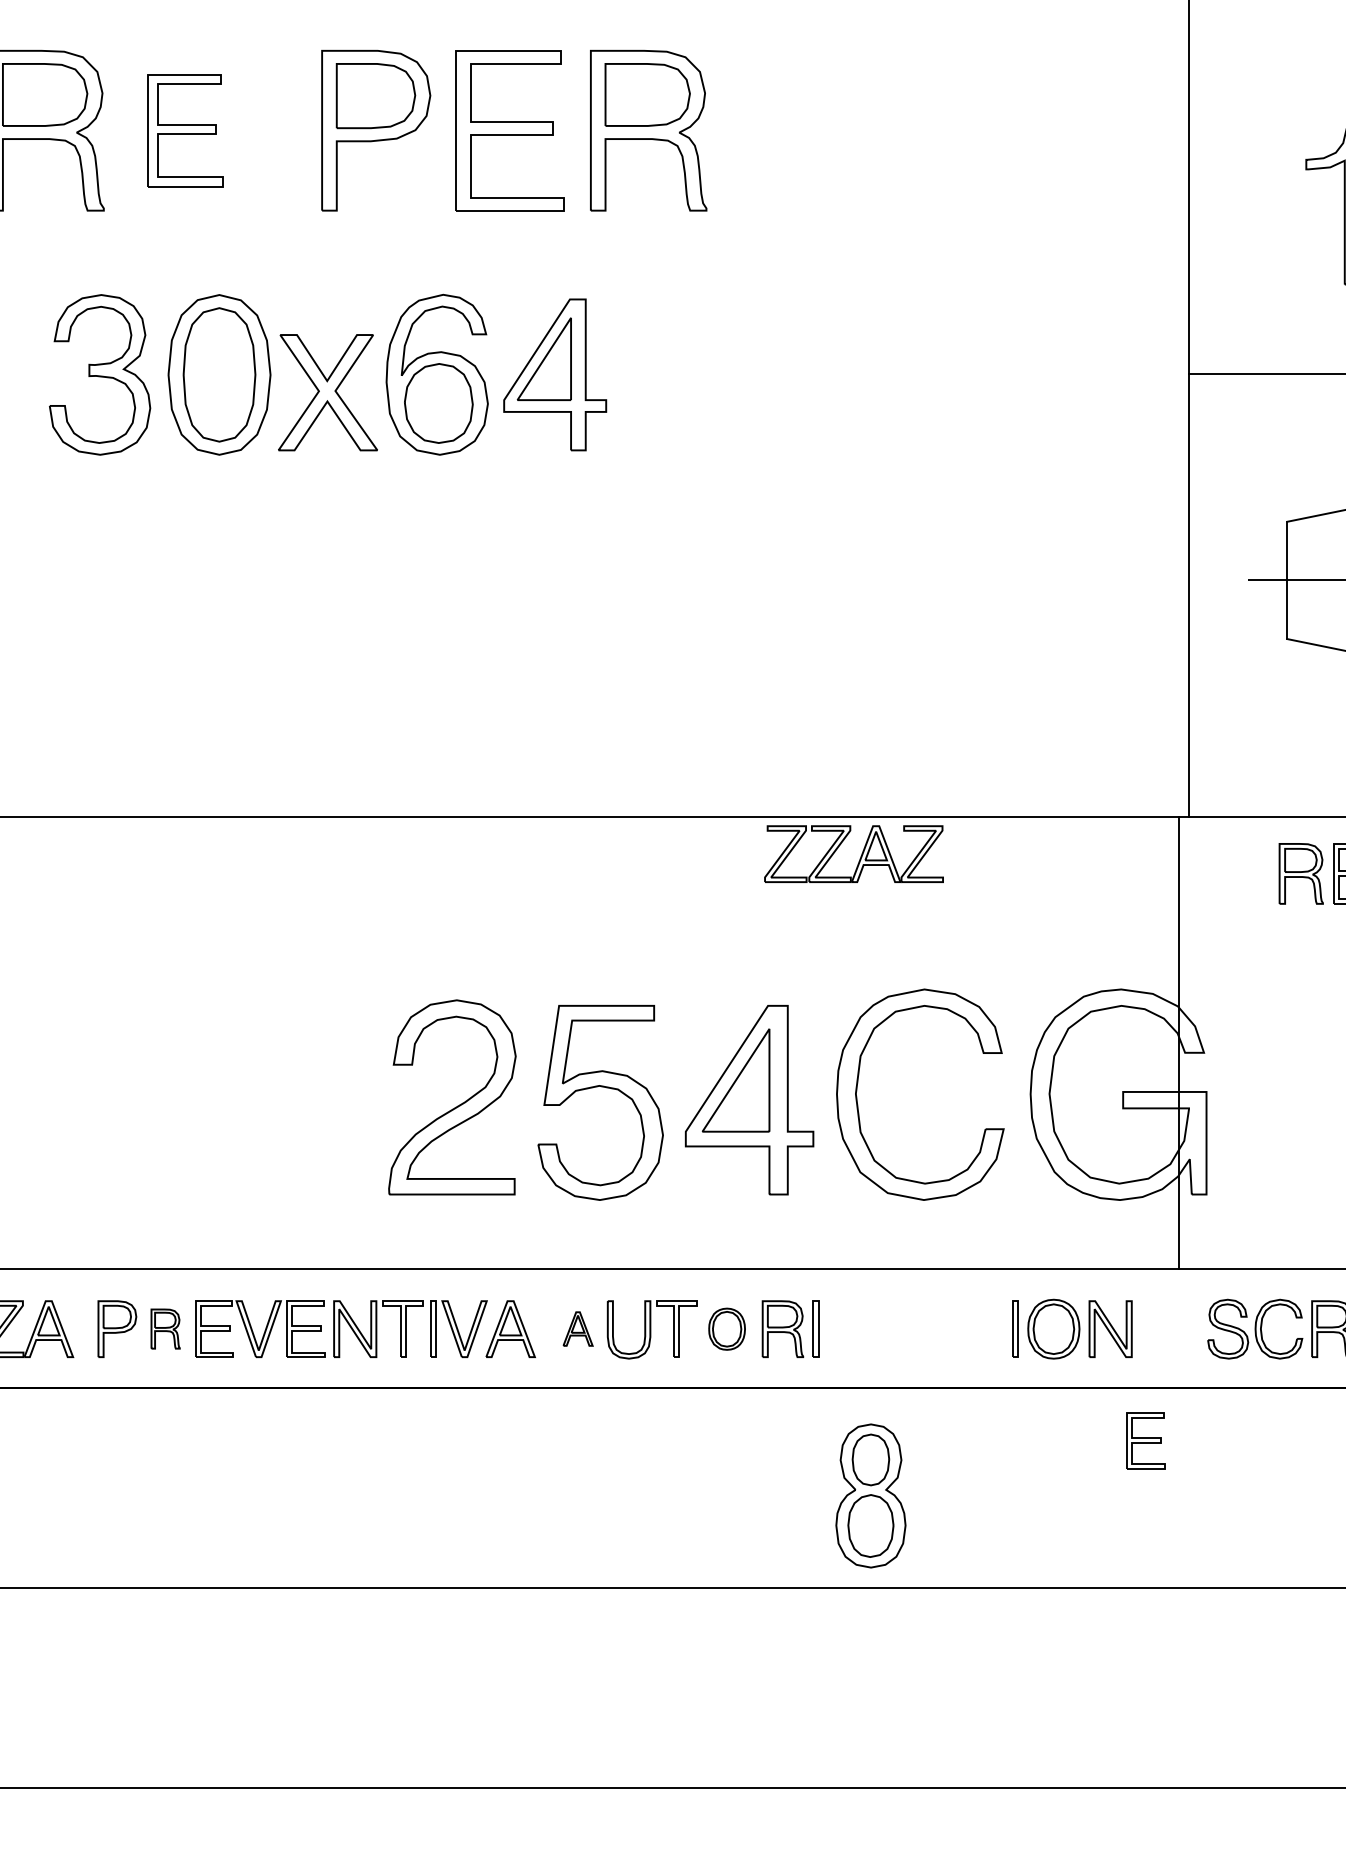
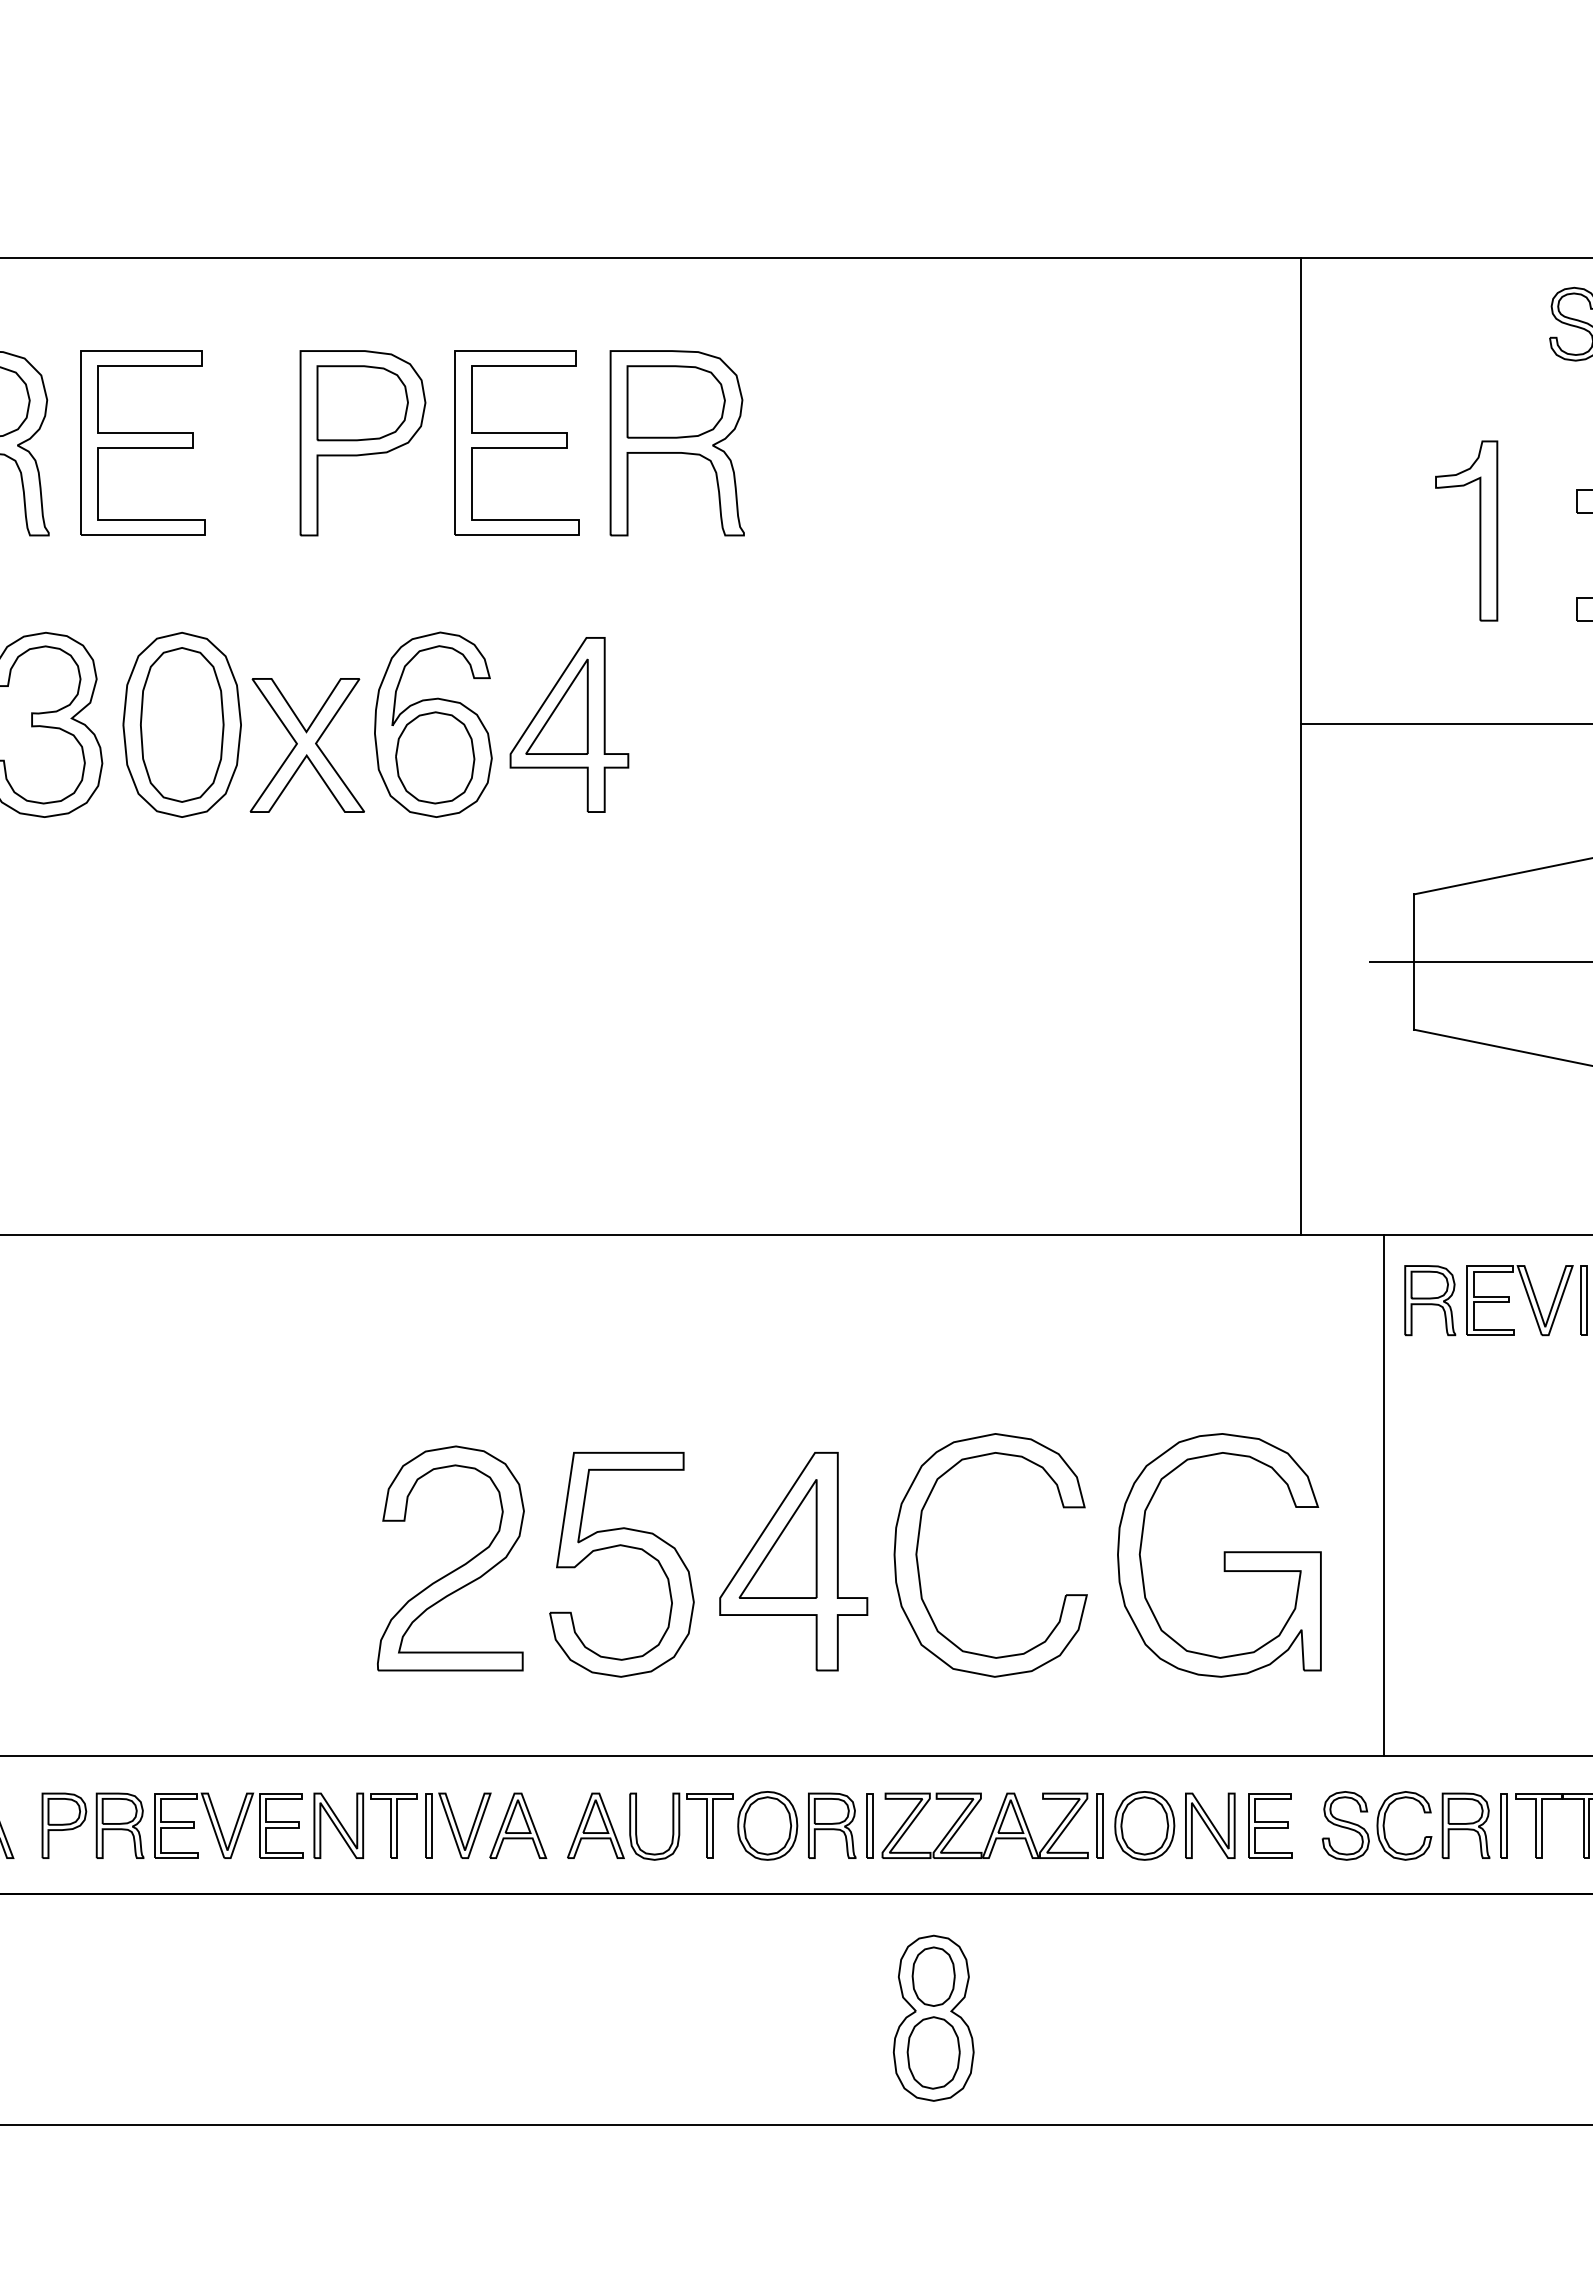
part: (185, 130) -> (142, 442), size x1.43
part: (860, 857) -> (992, 1829), moved
line: (1178, 1042) -> (1383, 1495), moved
part: (165, 1328) -> (119, 1825), size x1.43
part: (577, 1328) -> (595, 1825), size x1.67
part: (726, 1328) -> (767, 1825), size x1.43
part: (1145, 1440) -> (1270, 1825), moved

